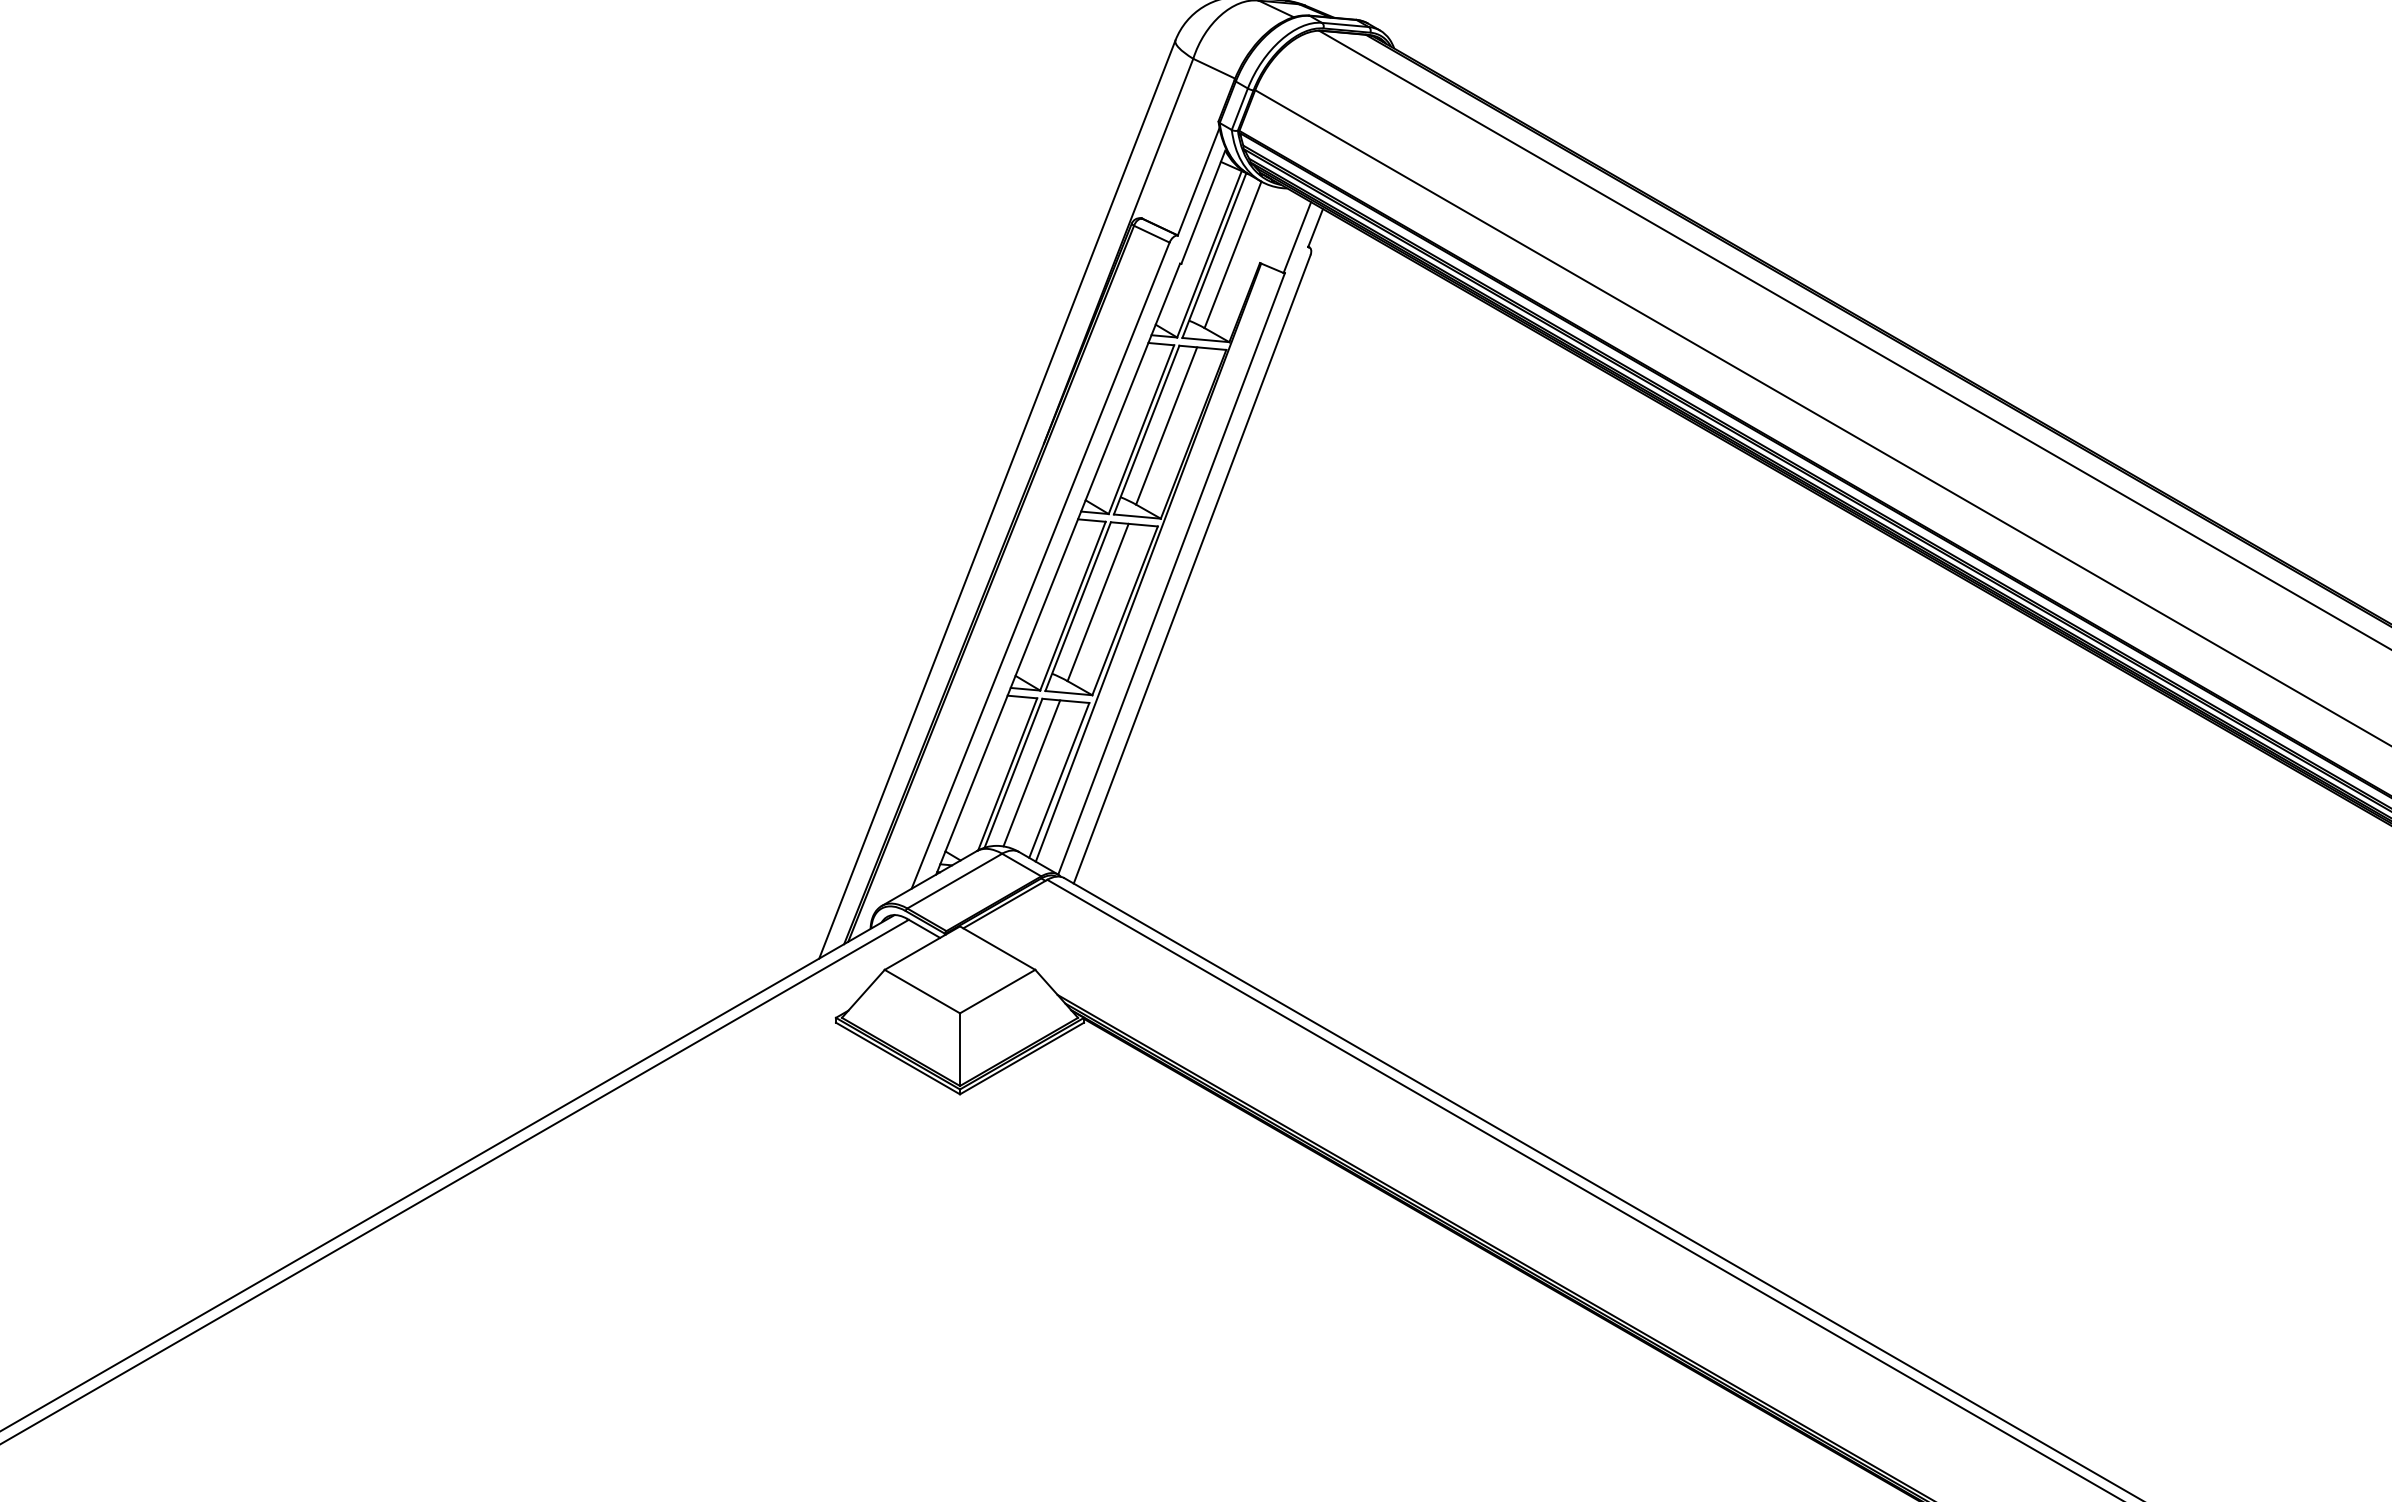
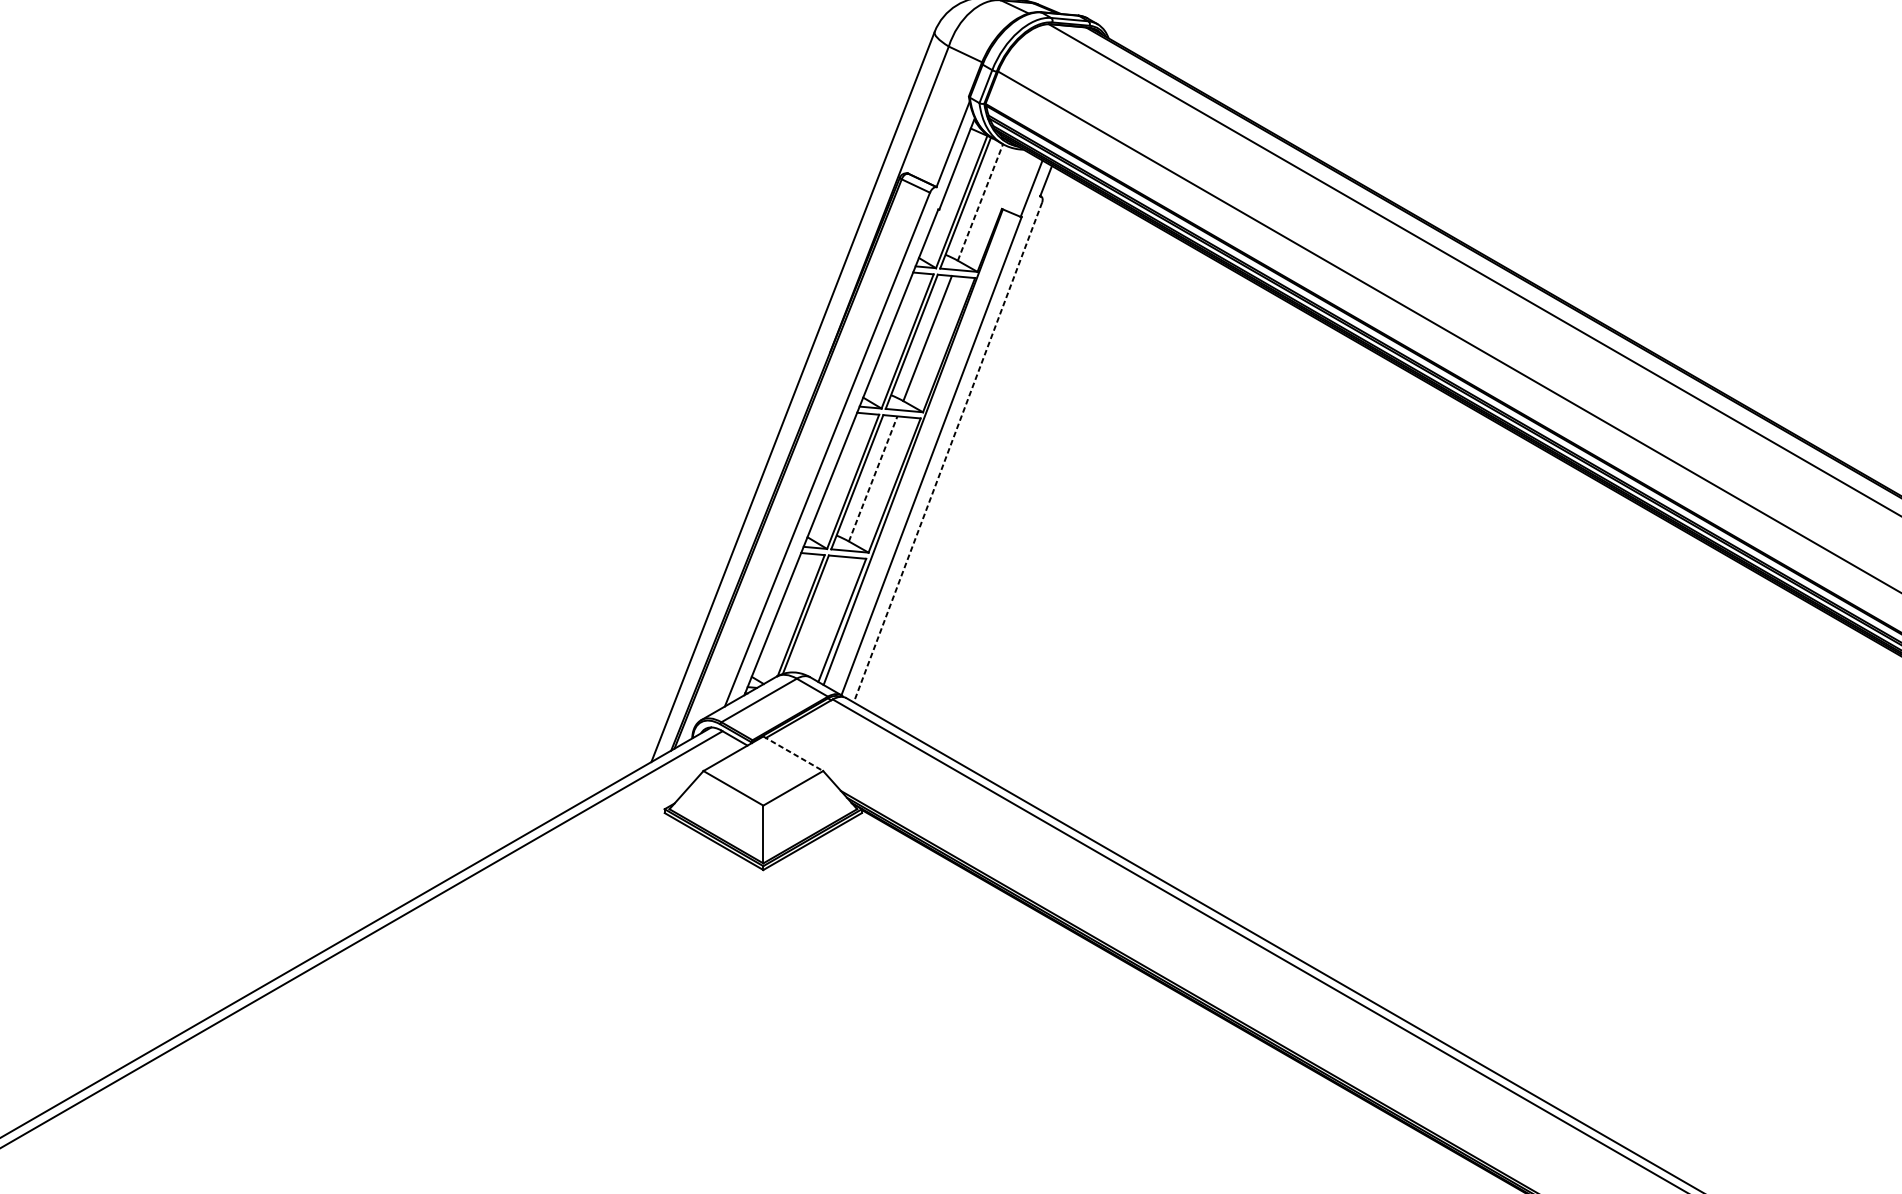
line: (1233, 254) -> (980, 202), solid -> dashed
line: (1192, 569) -> (948, 452), solid -> dashed
line: (1098, 602) -> (873, 478), solid -> dashed
line: (1031, 773) -> (820, 614), removed
line: (998, 948) -> (793, 754), solid -> dashed

